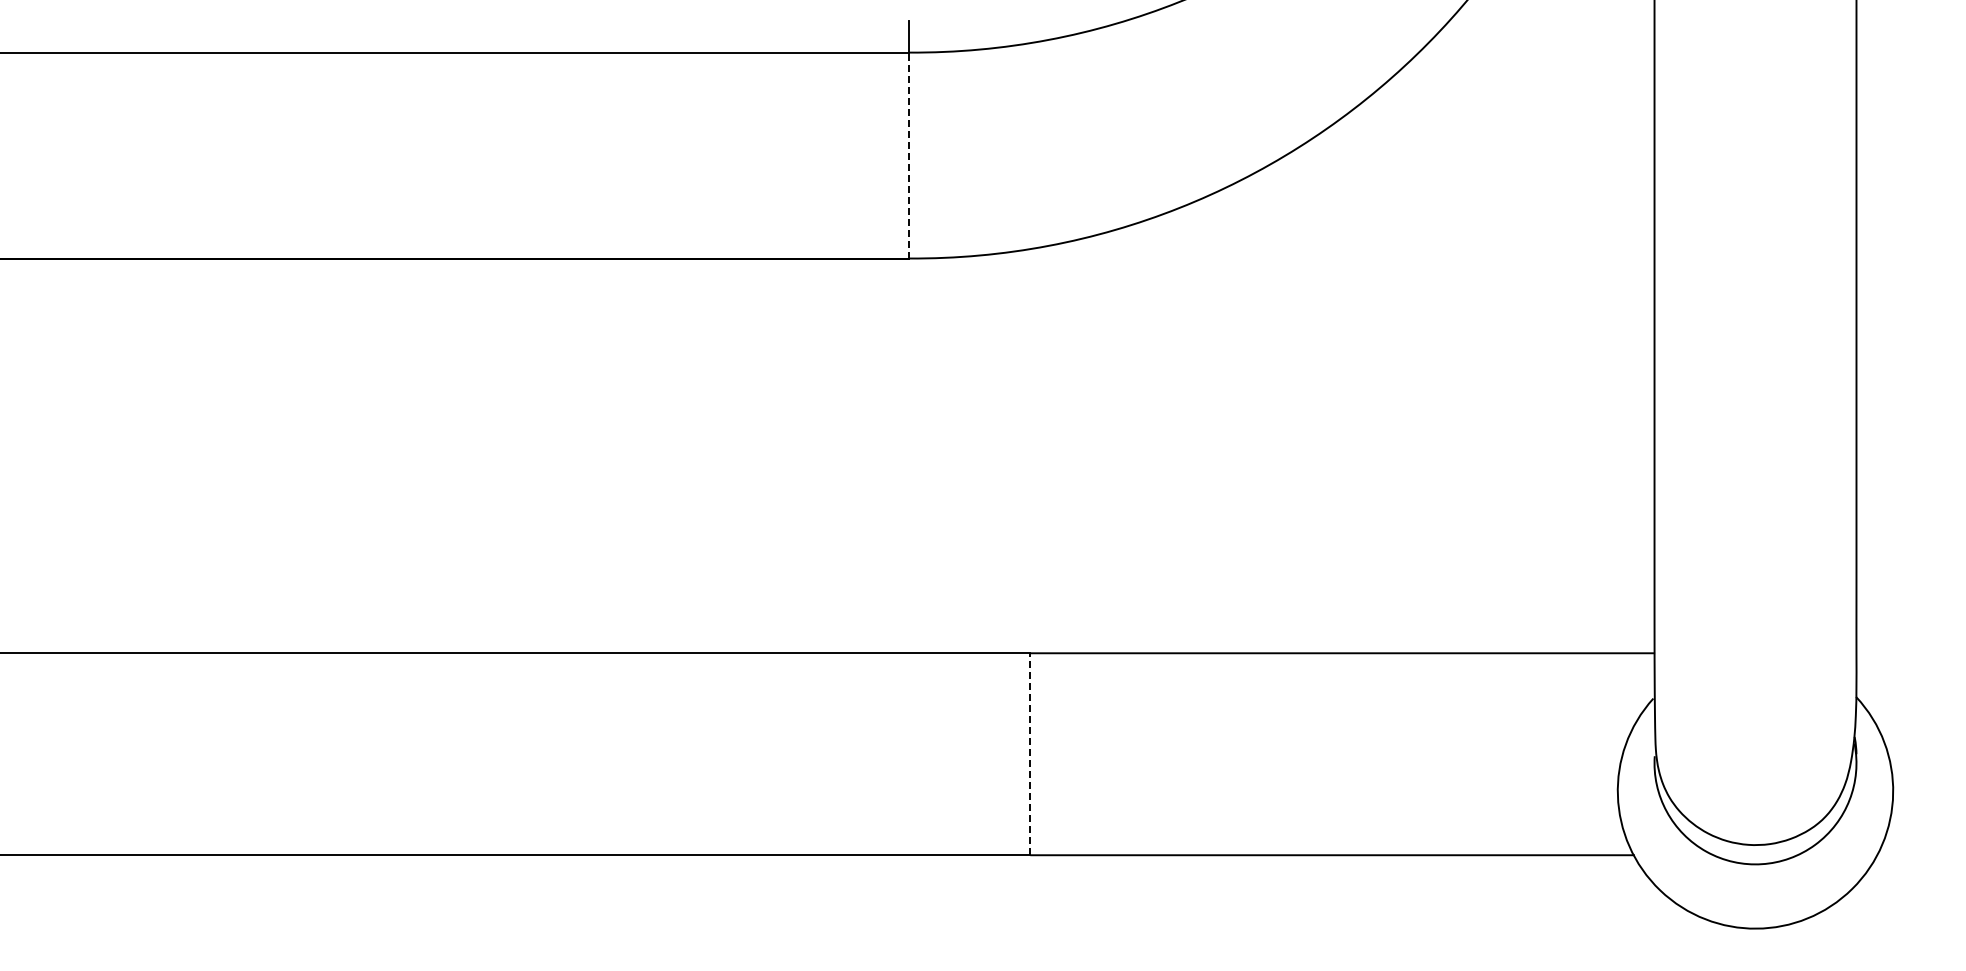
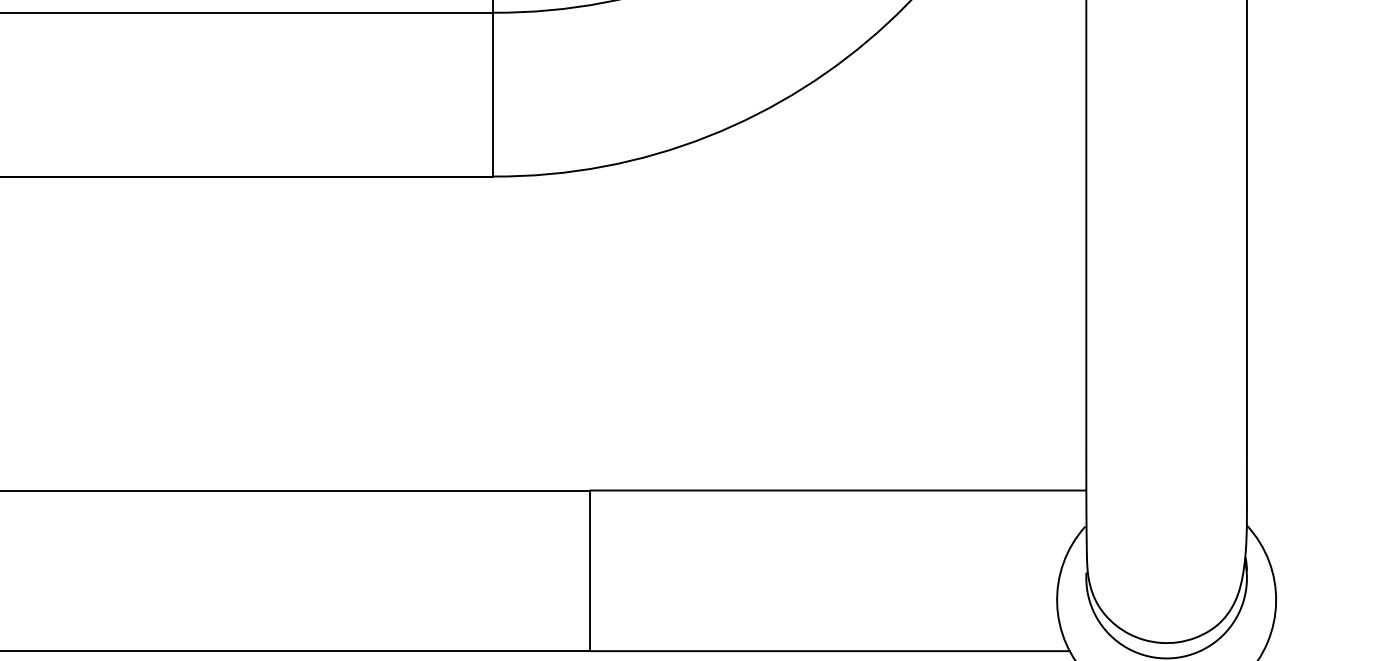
line: (909, 155) -> (493, 94), dashed -> solid
line: (1030, 754) -> (589, 571), dashed -> solid

